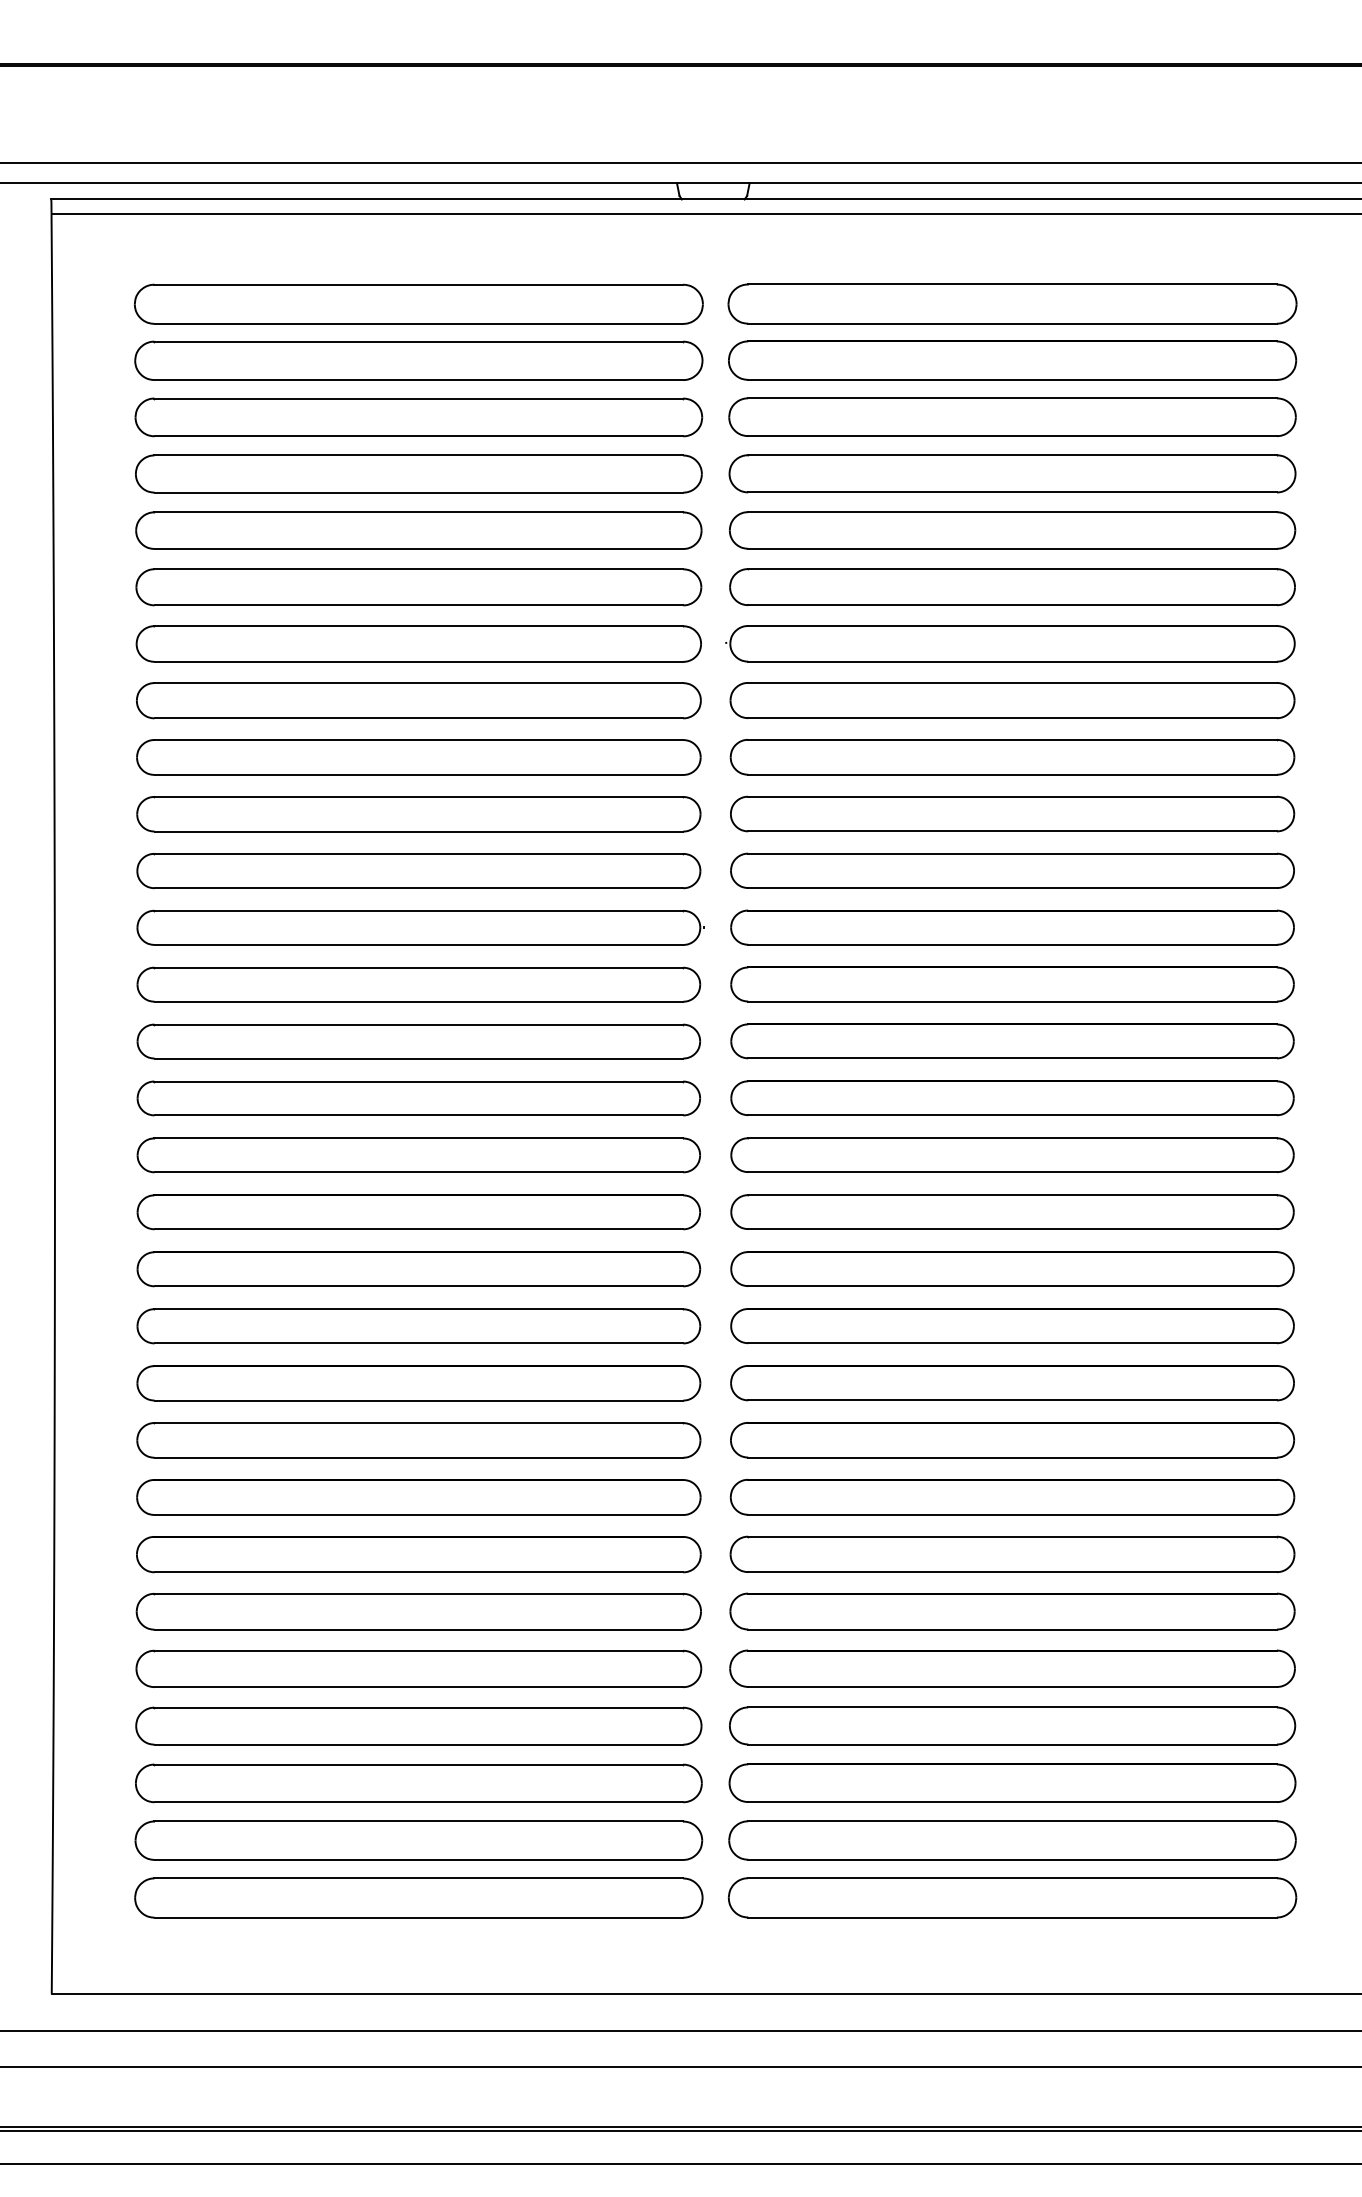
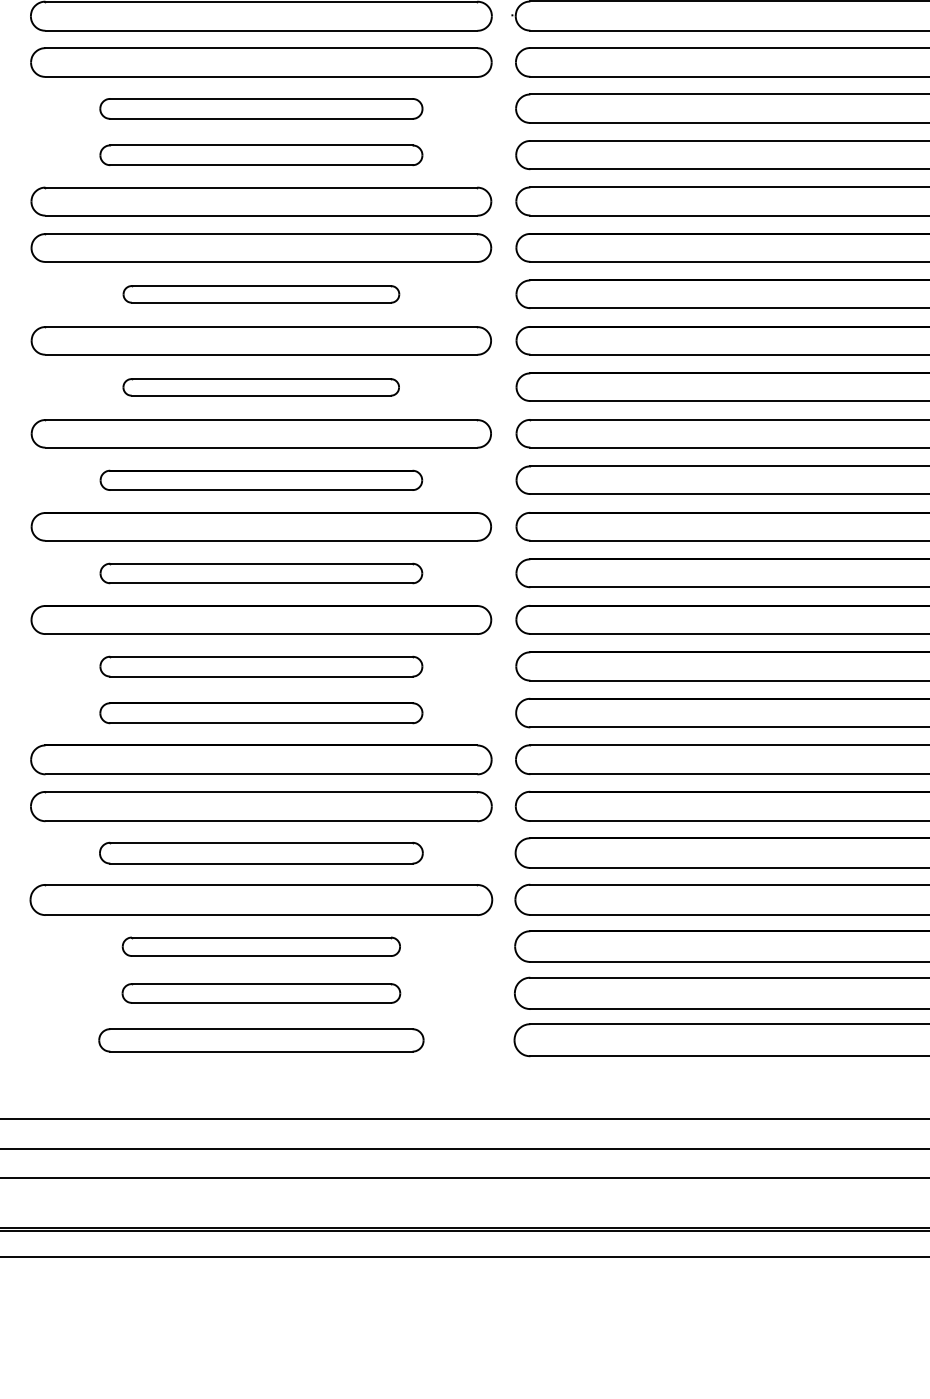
part: (418, 757) -> (261, 108), size x0.7
part: (418, 814) -> (261, 155), size x0.7
part: (418, 984) -> (261, 294), size x0.6
part: (418, 1098) -> (261, 387), size x0.6
part: (418, 1212) -> (261, 480), size x0.7
part: (418, 1326) -> (261, 573), size x0.7
part: (418, 1440) -> (261, 666), size x0.7
part: (418, 1497) -> (261, 713), size x0.7
part: (418, 1668) -> (261, 852), size x0.7
part: (418, 1783) -> (261, 946), size x0.6
part: (418, 1840) -> (261, 993), size x0.6
part: (418, 1897) -> (261, 1039), size x0.7

